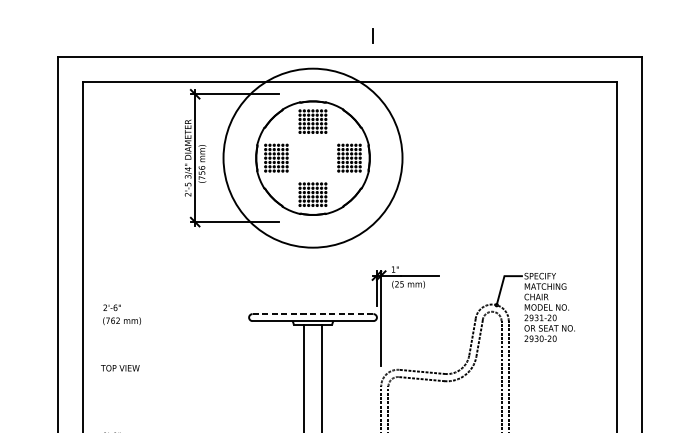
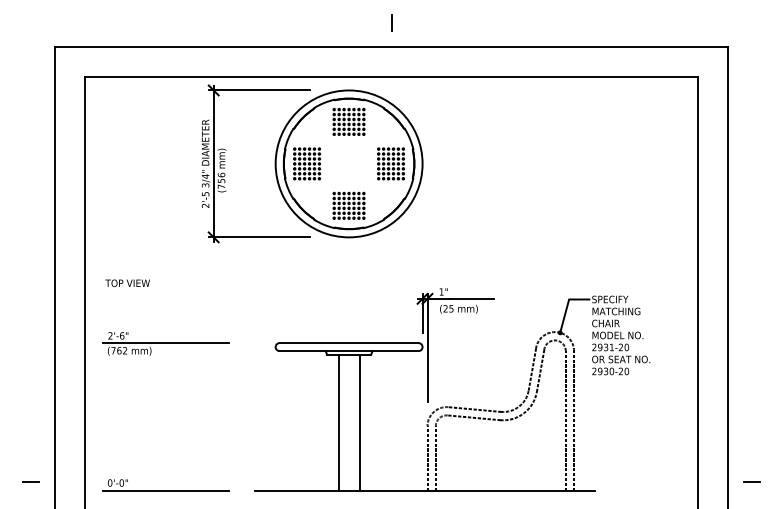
line: (372, 35) -> (391, 22), moved
circle: (312, 157) -> (348, 163), size x0.71
line: (153, 314) -> (165, 343), added
line: (313, 314) -> (349, 343), dashed -> solid
text: (120, 368) -> (127, 283), moved

